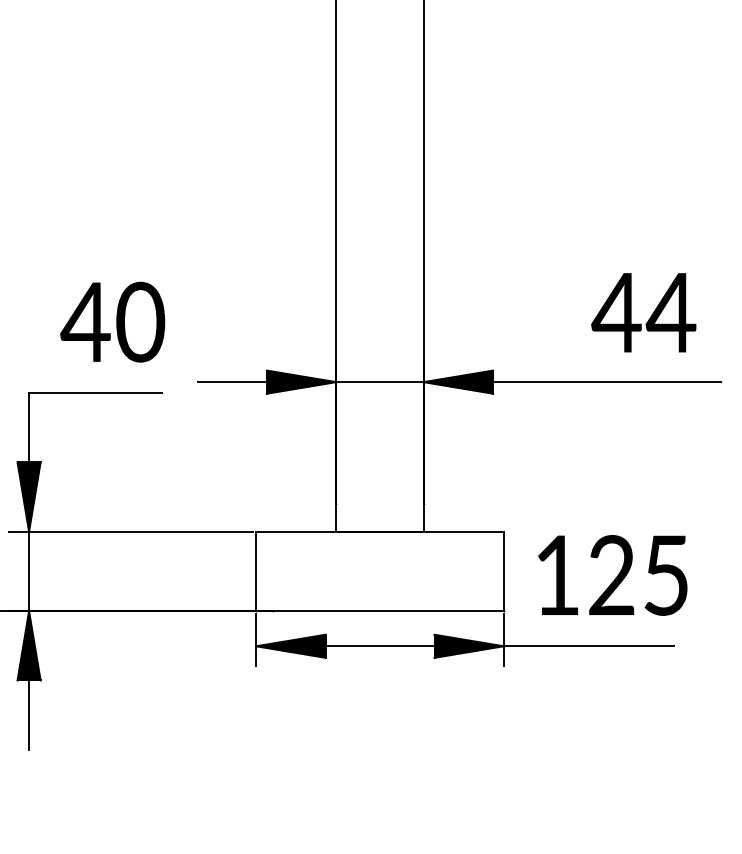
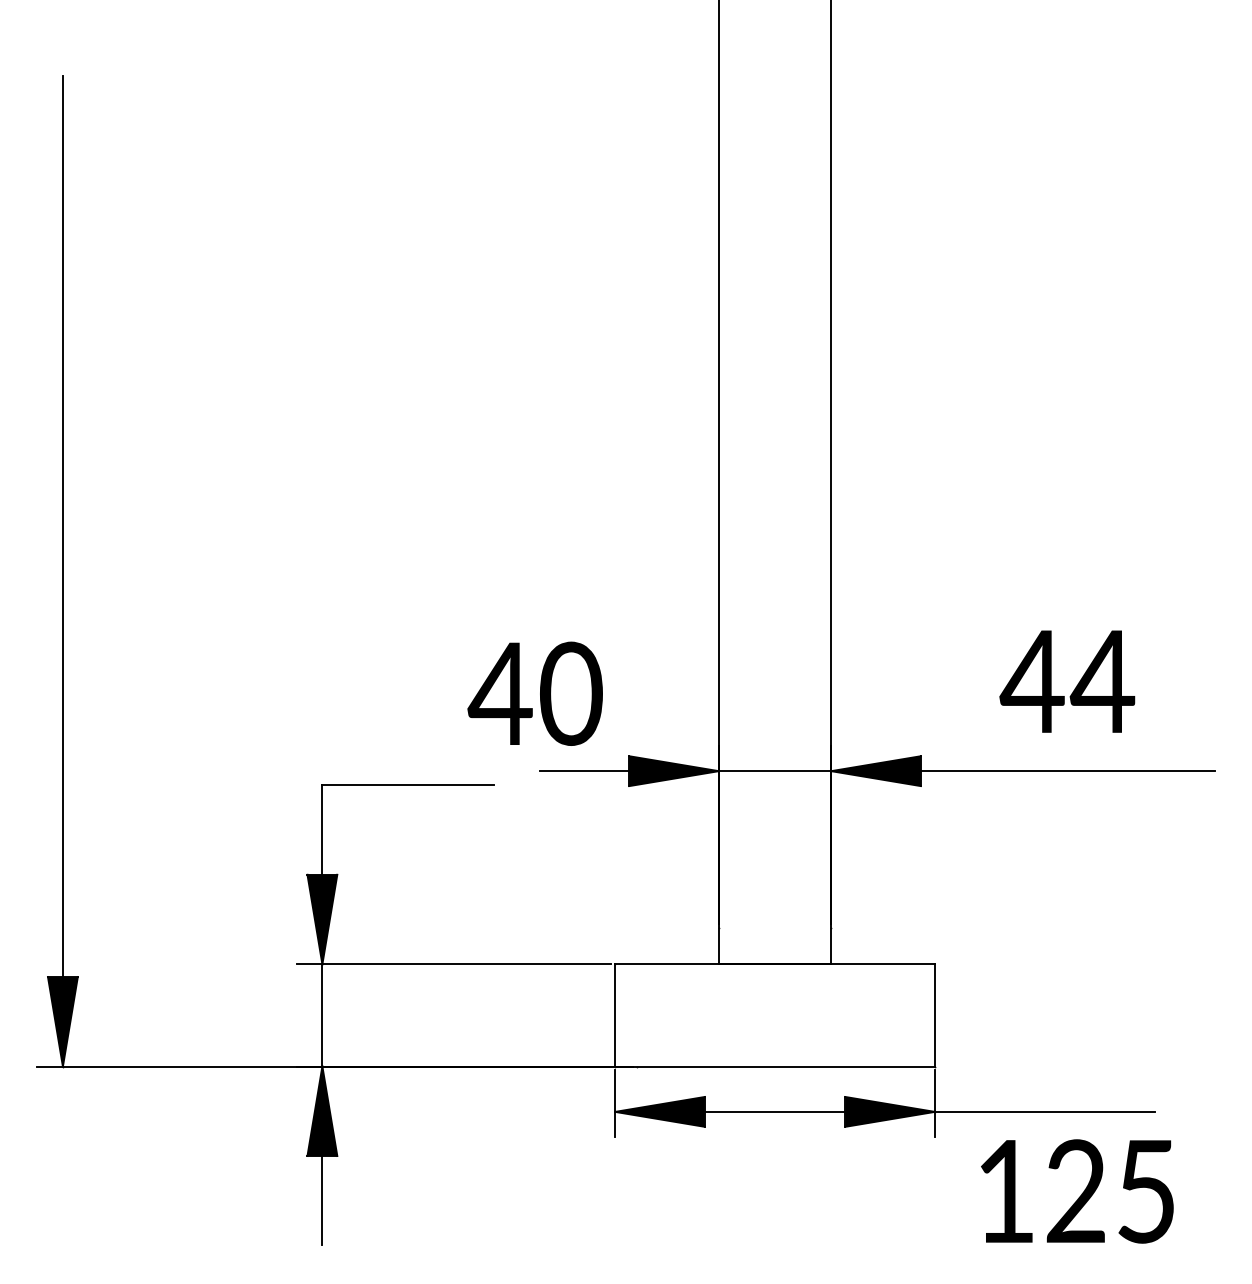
text: (643, 312) -> (1067, 681), moved
text: (112, 321) -> (534, 693), moved
text: (612, 575) -> (1077, 1191), moved

